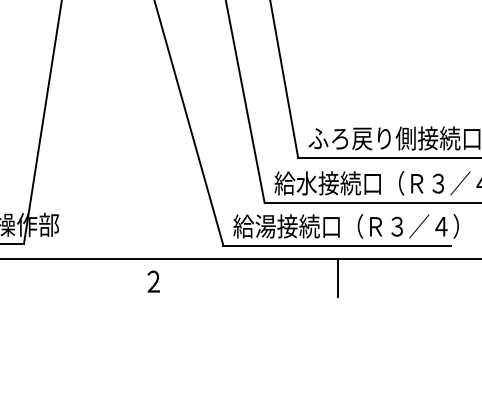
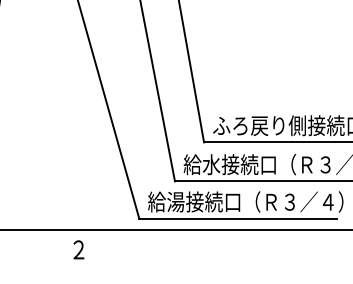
line: (338, 277) -> (239, 246), removed

